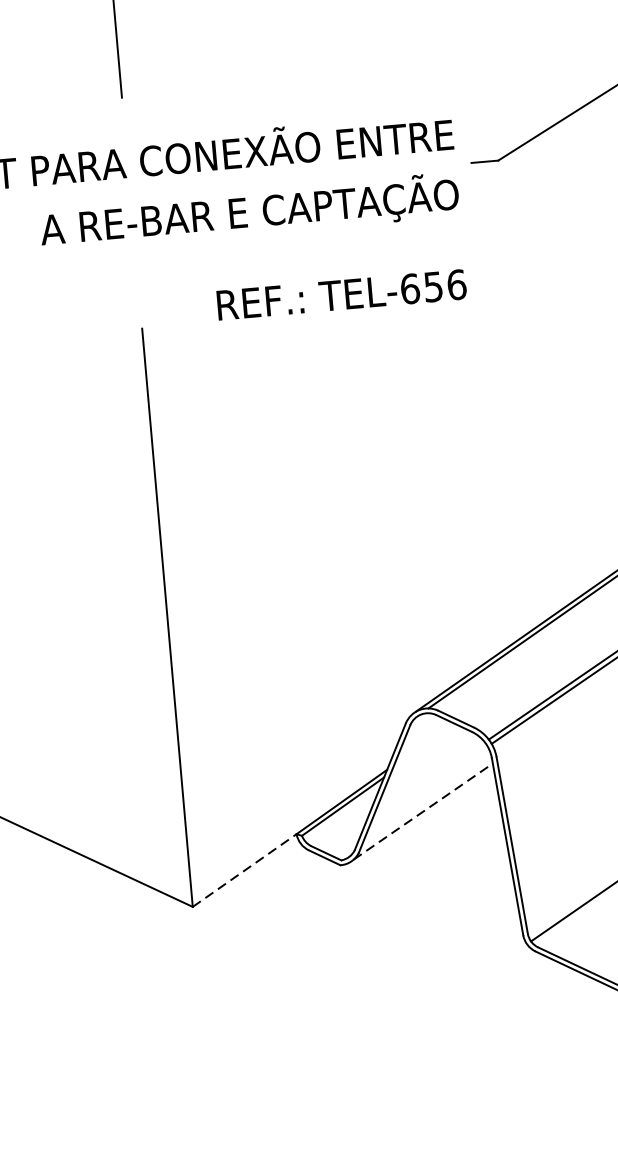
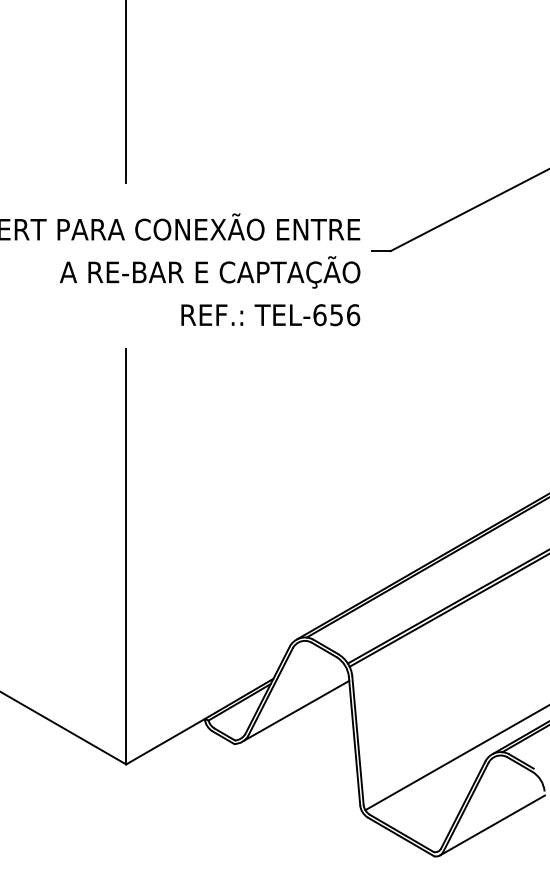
text: (341, 295) -> (270, 315), moved
line: (423, 811) -> (296, 710), dashed -> solid
line: (244, 870) -> (165, 741), dashed -> solid

